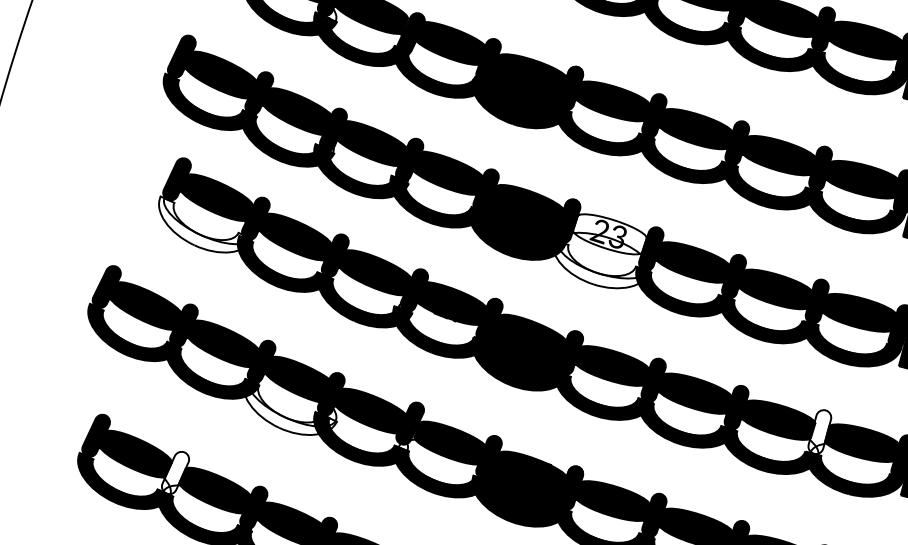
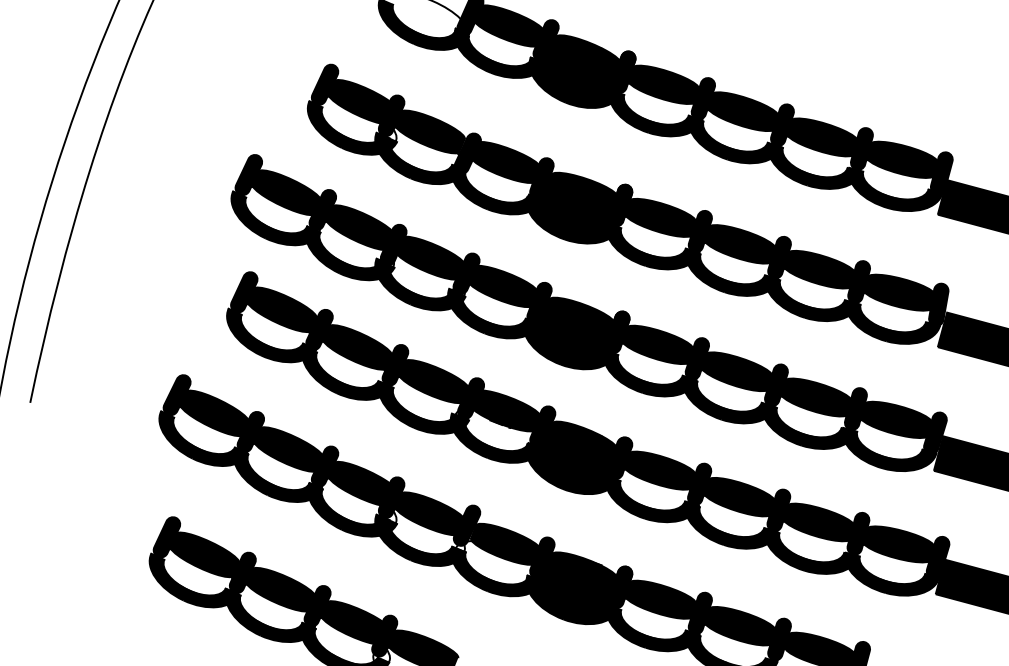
fill: (205, 224) -> (271, 335), added
fill: (609, 233) -> (657, 344), added
fill: (601, 264) -> (649, 373), added
fill: (289, 406) -> (351, 509), added
fill: (819, 431) -> (858, 533), added
fill: (175, 472) -> (242, 572), added

